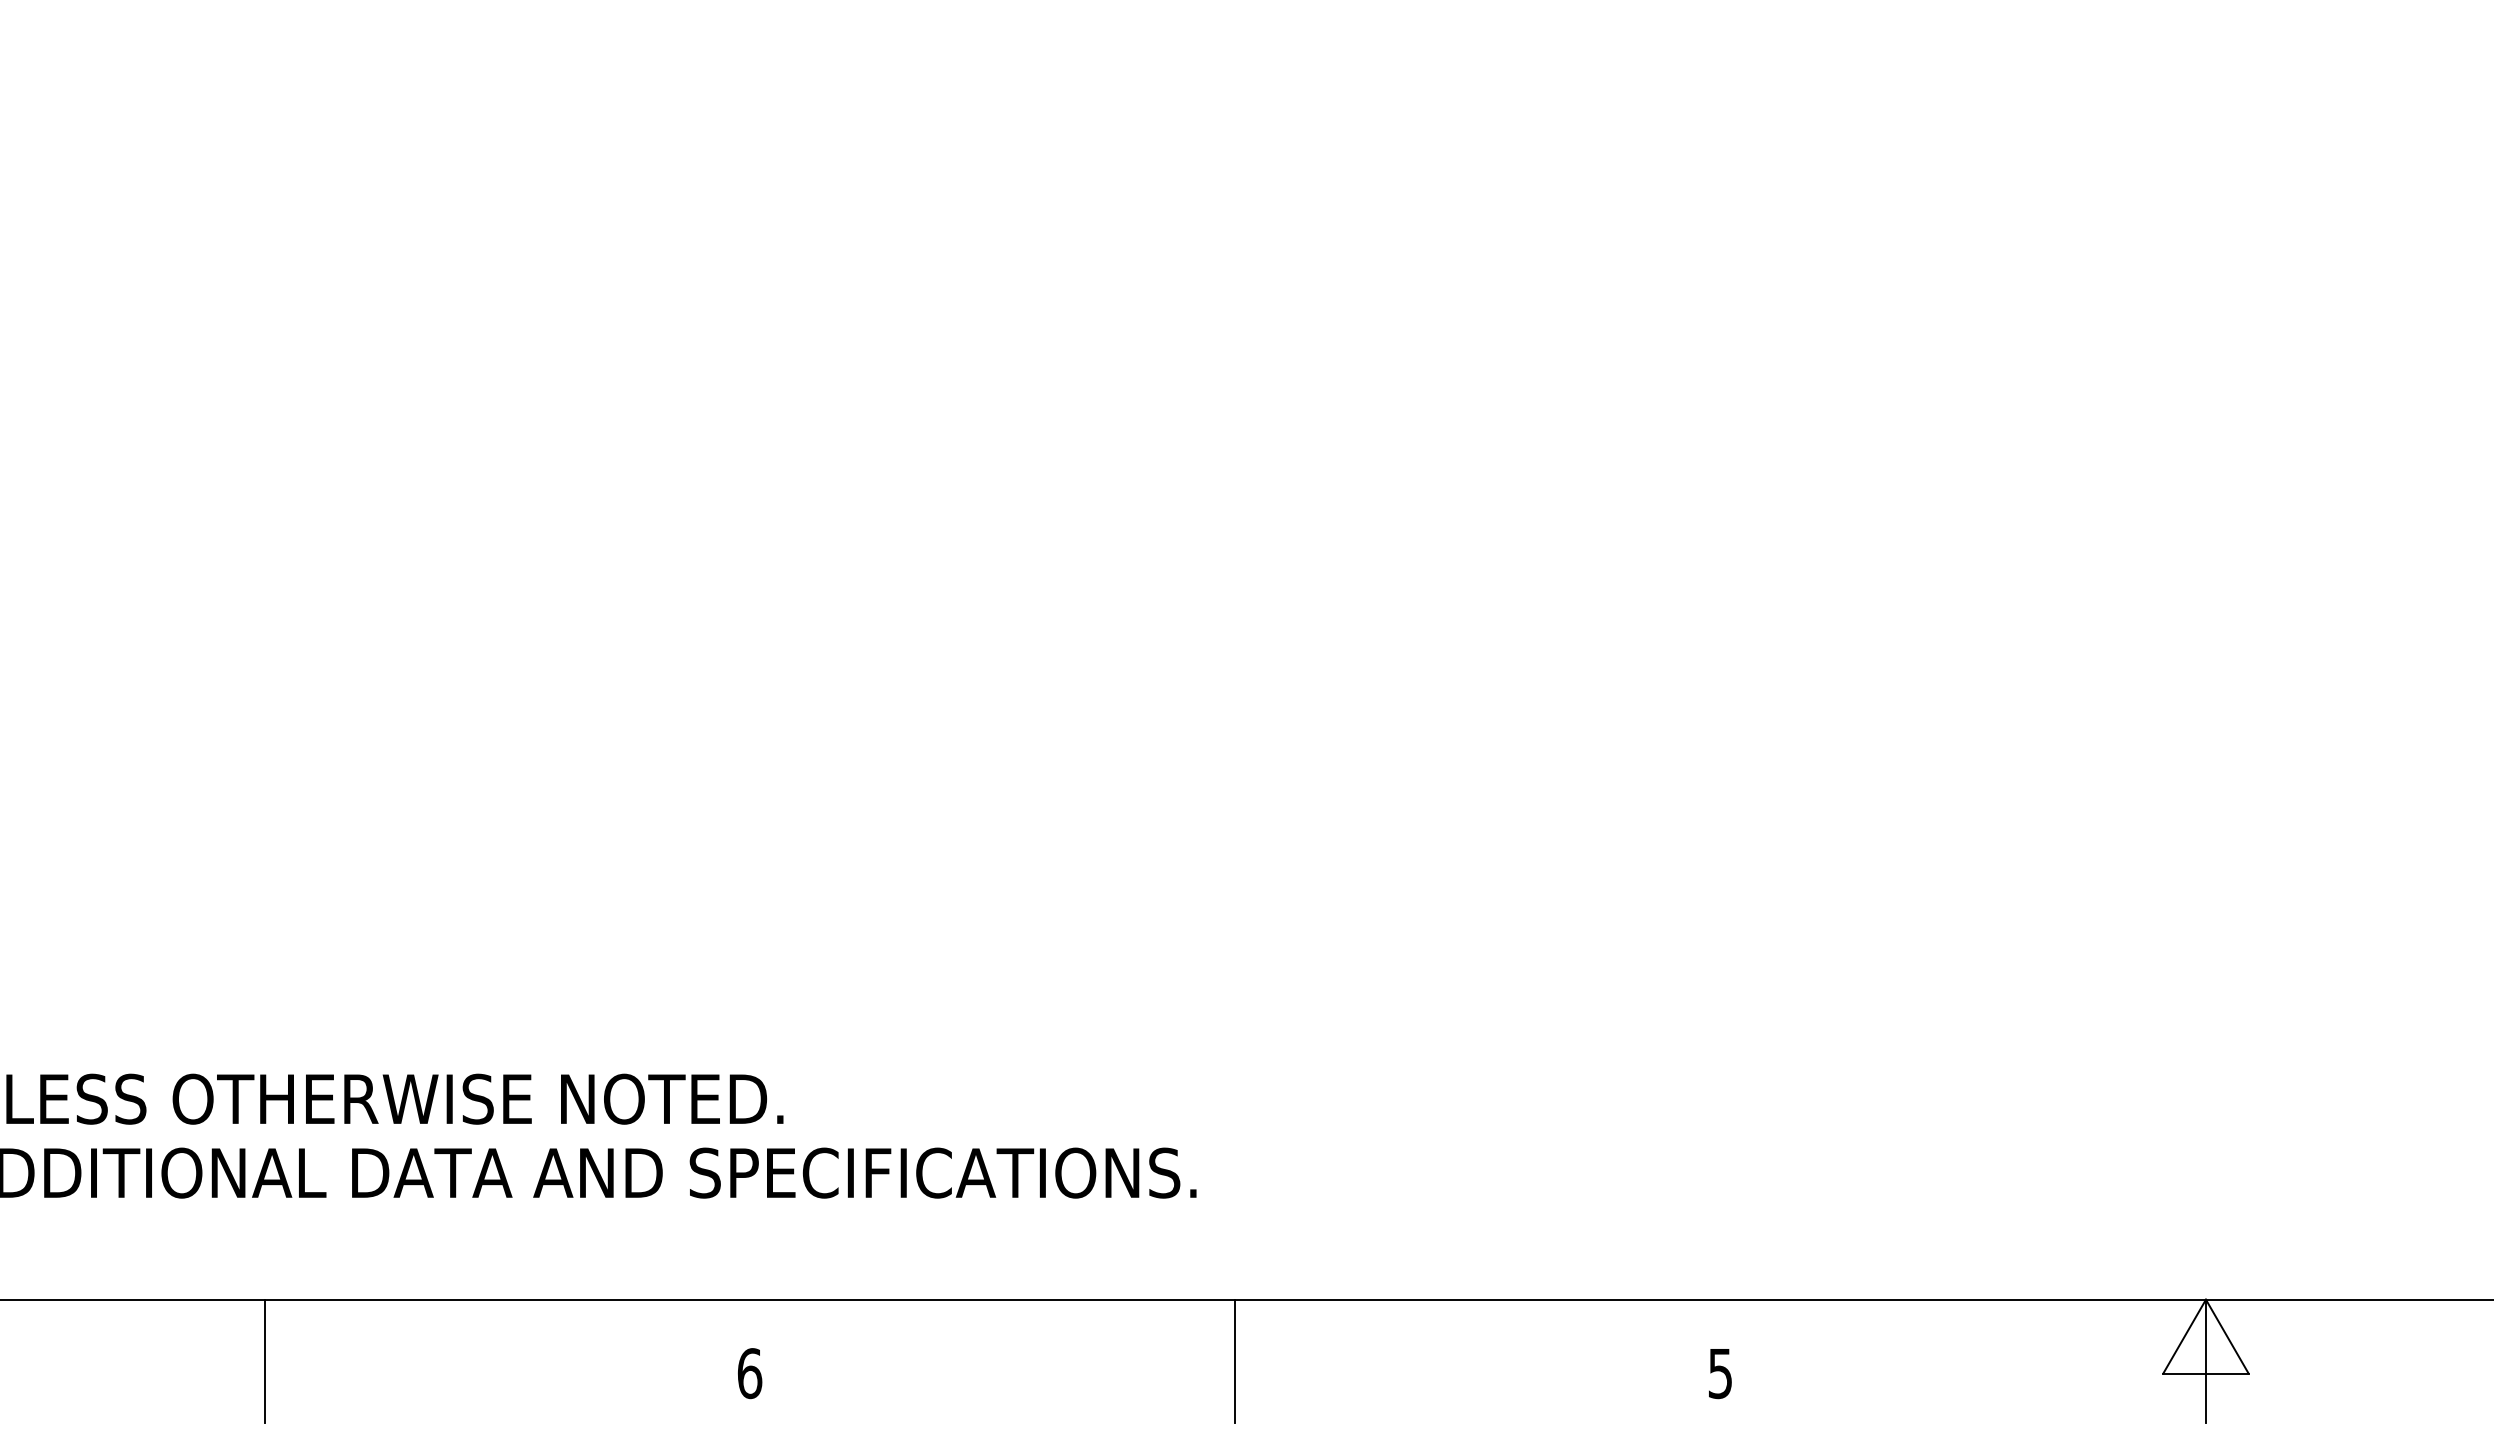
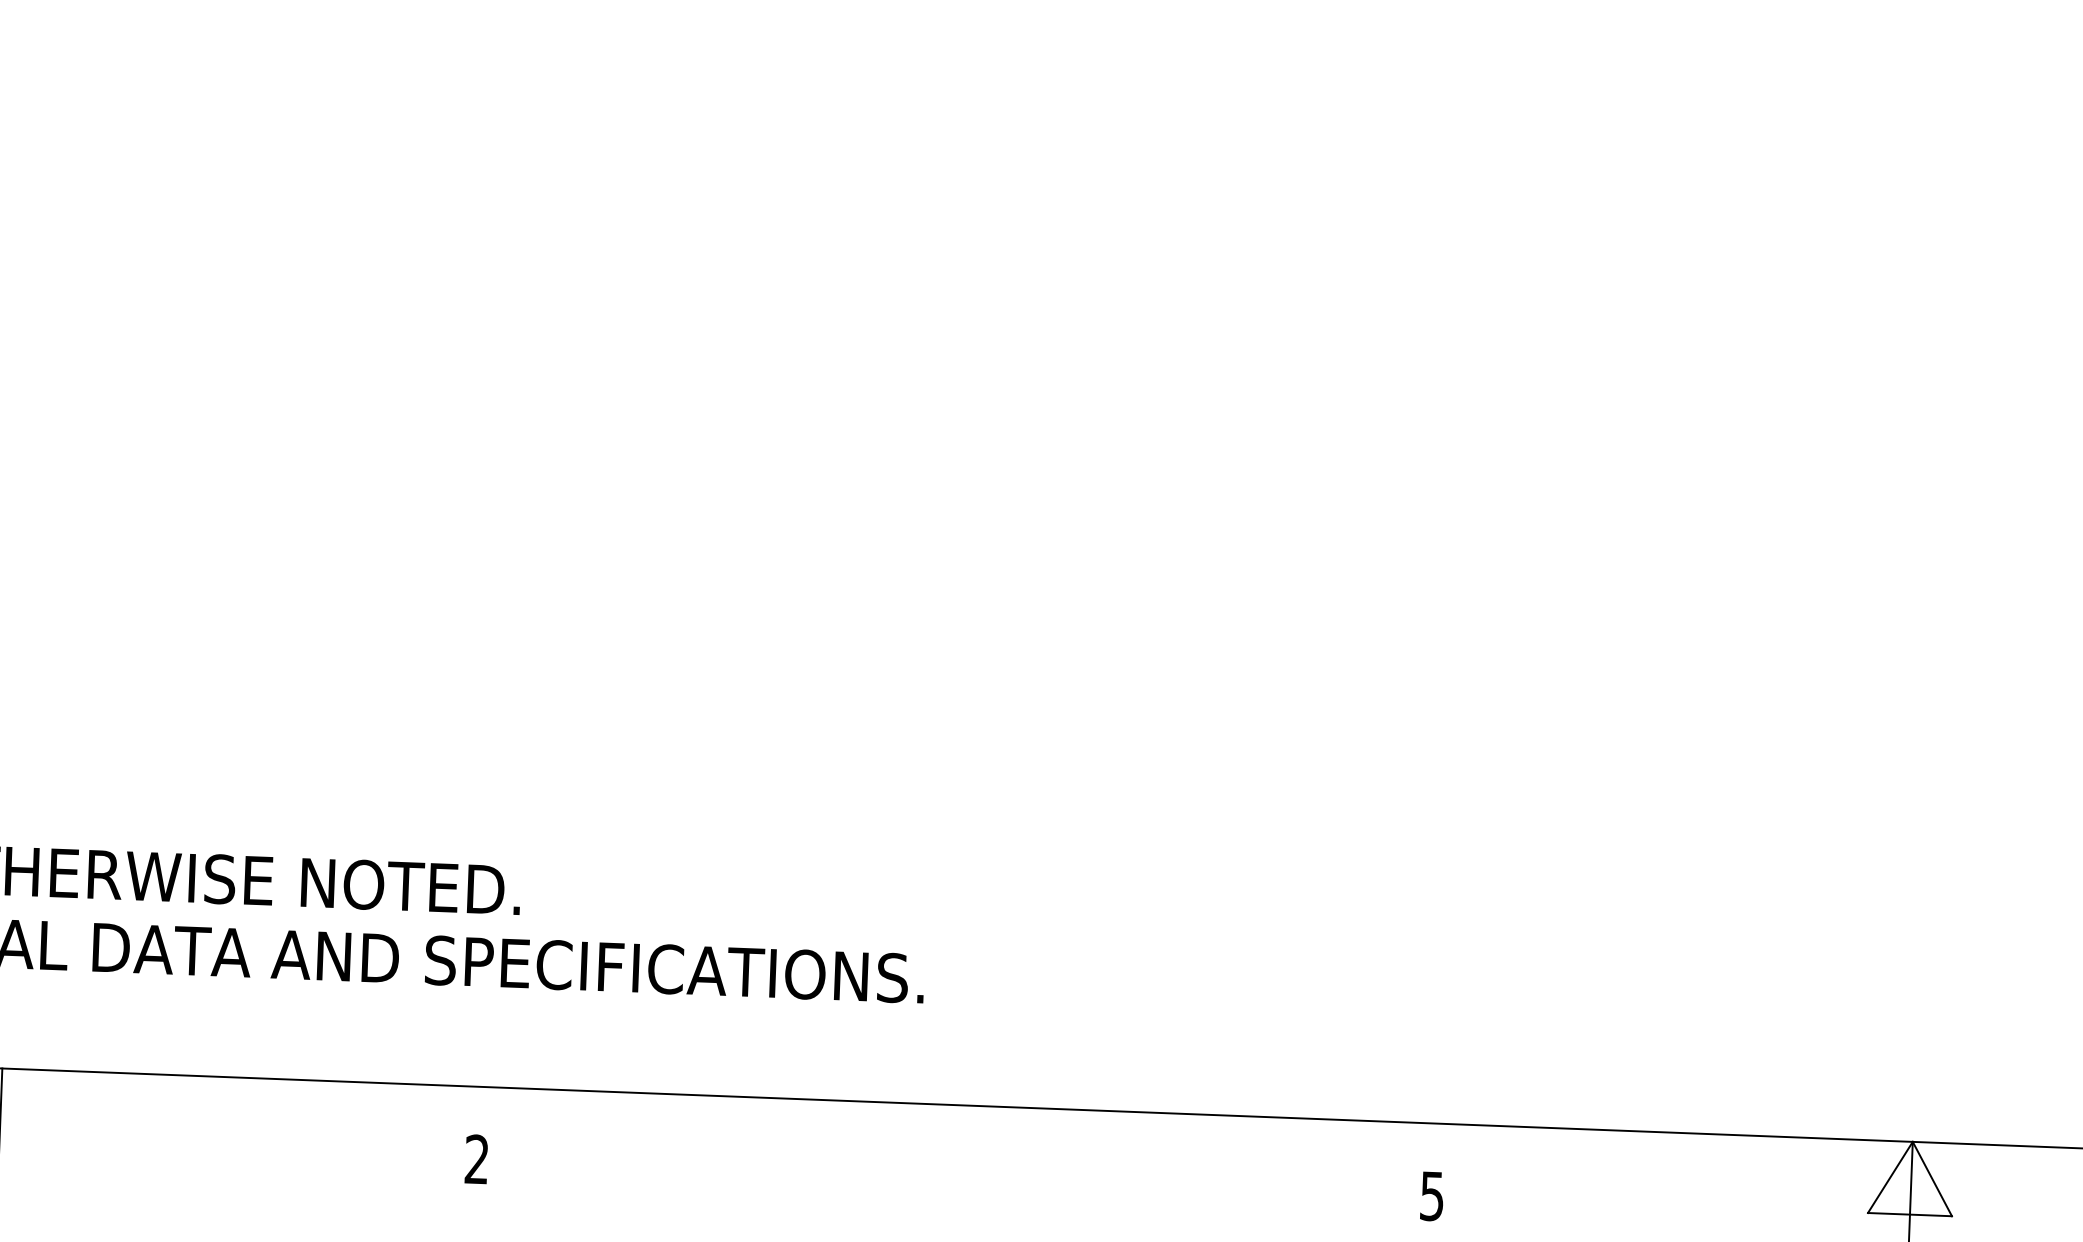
line: (1235, 1360) -> (955, 1165), removed
text: (749, 1373) -> (476, 1159), 6 -> 2

